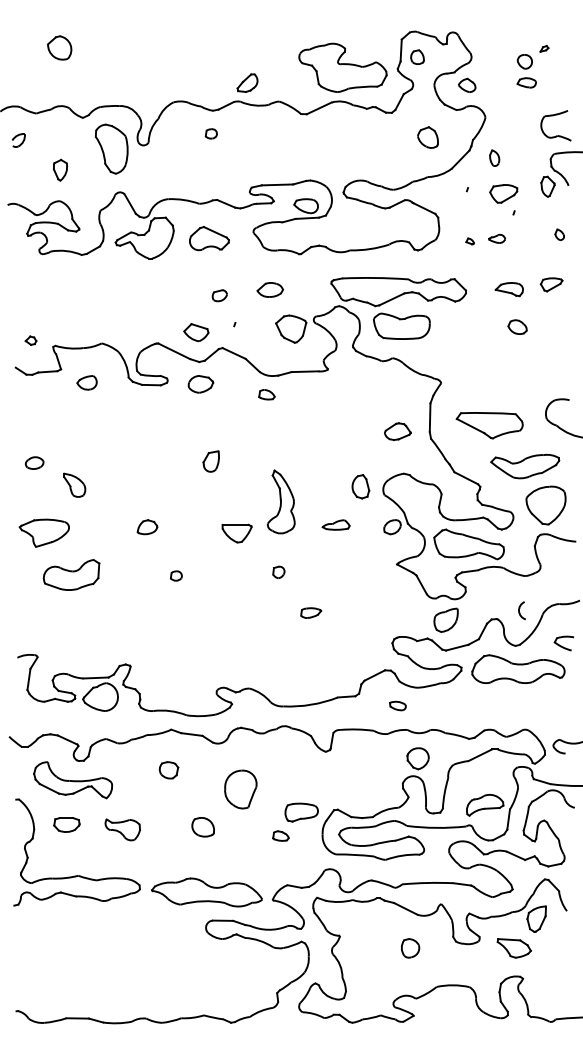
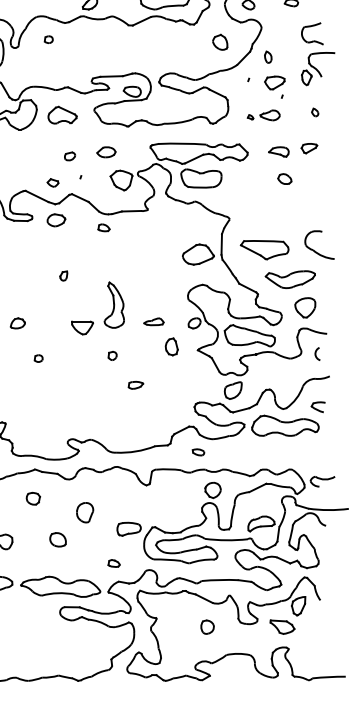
part: (210, 133) -> (48, 39), moved
part: (496, 238) -> (269, 115), size x1.67
part: (195, 332) -> (52, 182), size x0.62
part: (397, 431) -> (198, 254), size x1.67
part: (210, 461) -> (63, 276), size x0.62
part: (360, 486) -> (171, 346), moved
part: (545, 505) -> (304, 307), size x0.71
arc: (519, 610) -> (315, 353), moved
part: (240, 789) -> (84, 512), size x0.71
part: (280, 835) -> (113, 563), moved

